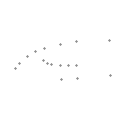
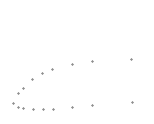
part: (59, 62) -> (32, 105), moved

